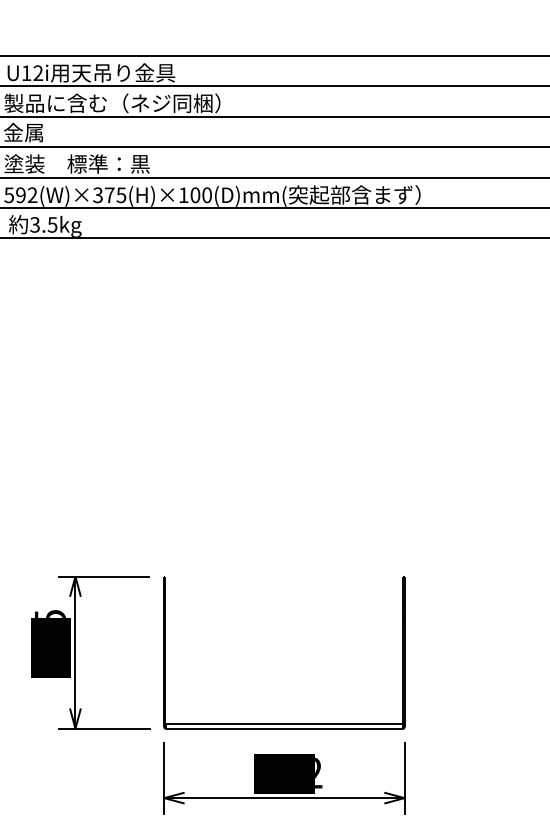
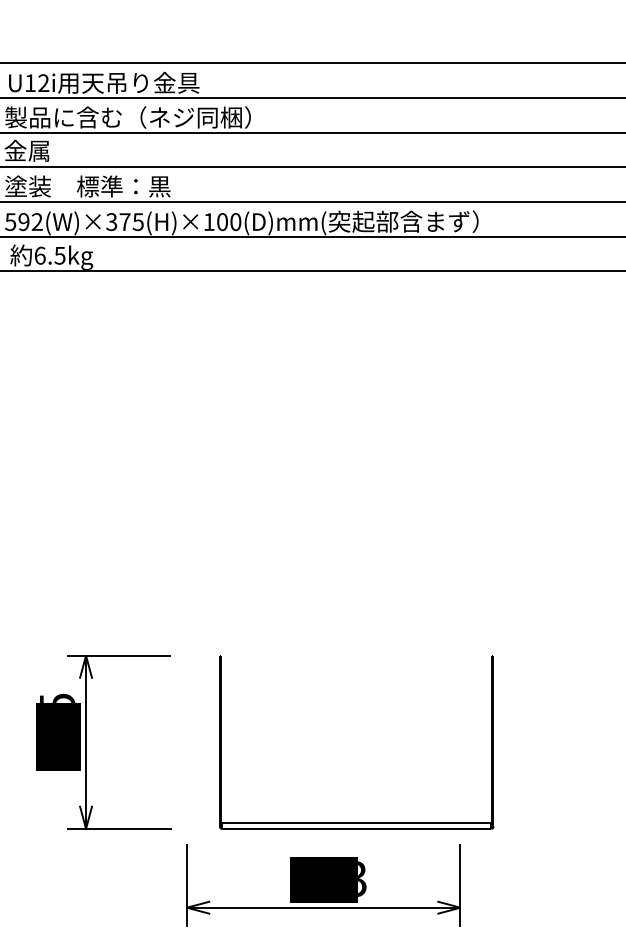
text: (34, 224) -> (39, 255), 3.5kg -> 6.5kg
part: (284, 723) -> (356, 822), moved
text: (318, 772) -> (362, 878), 592 -> 743

